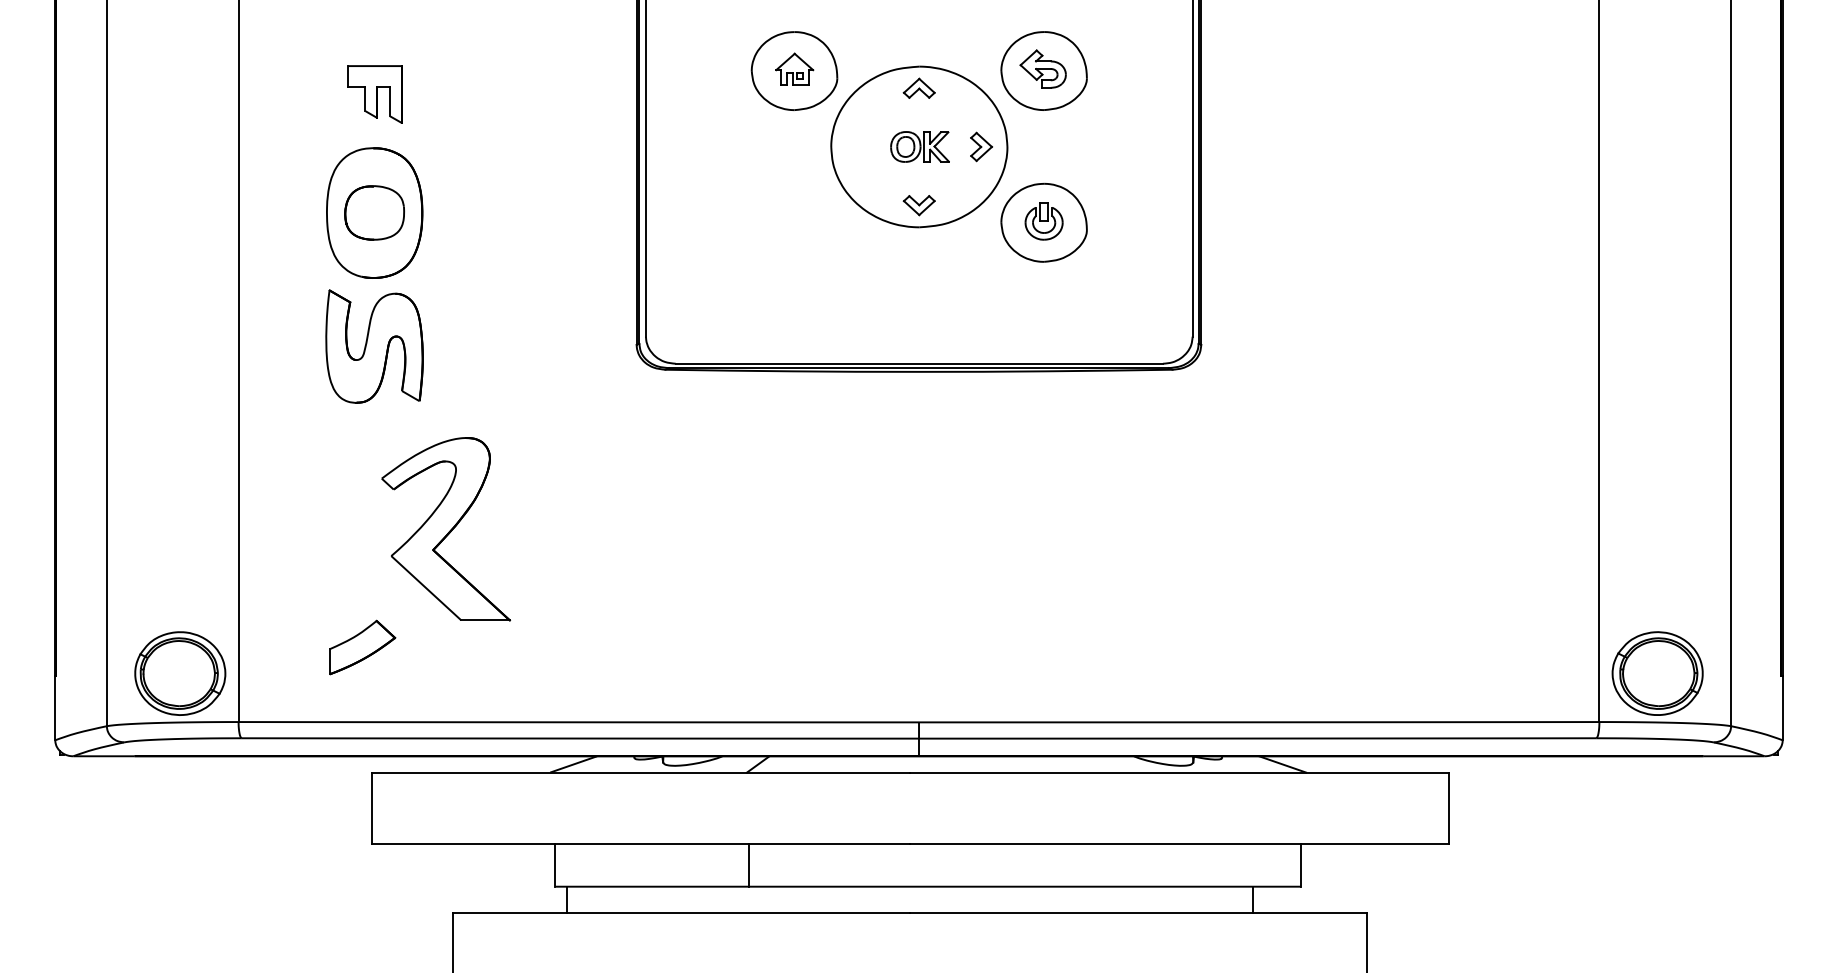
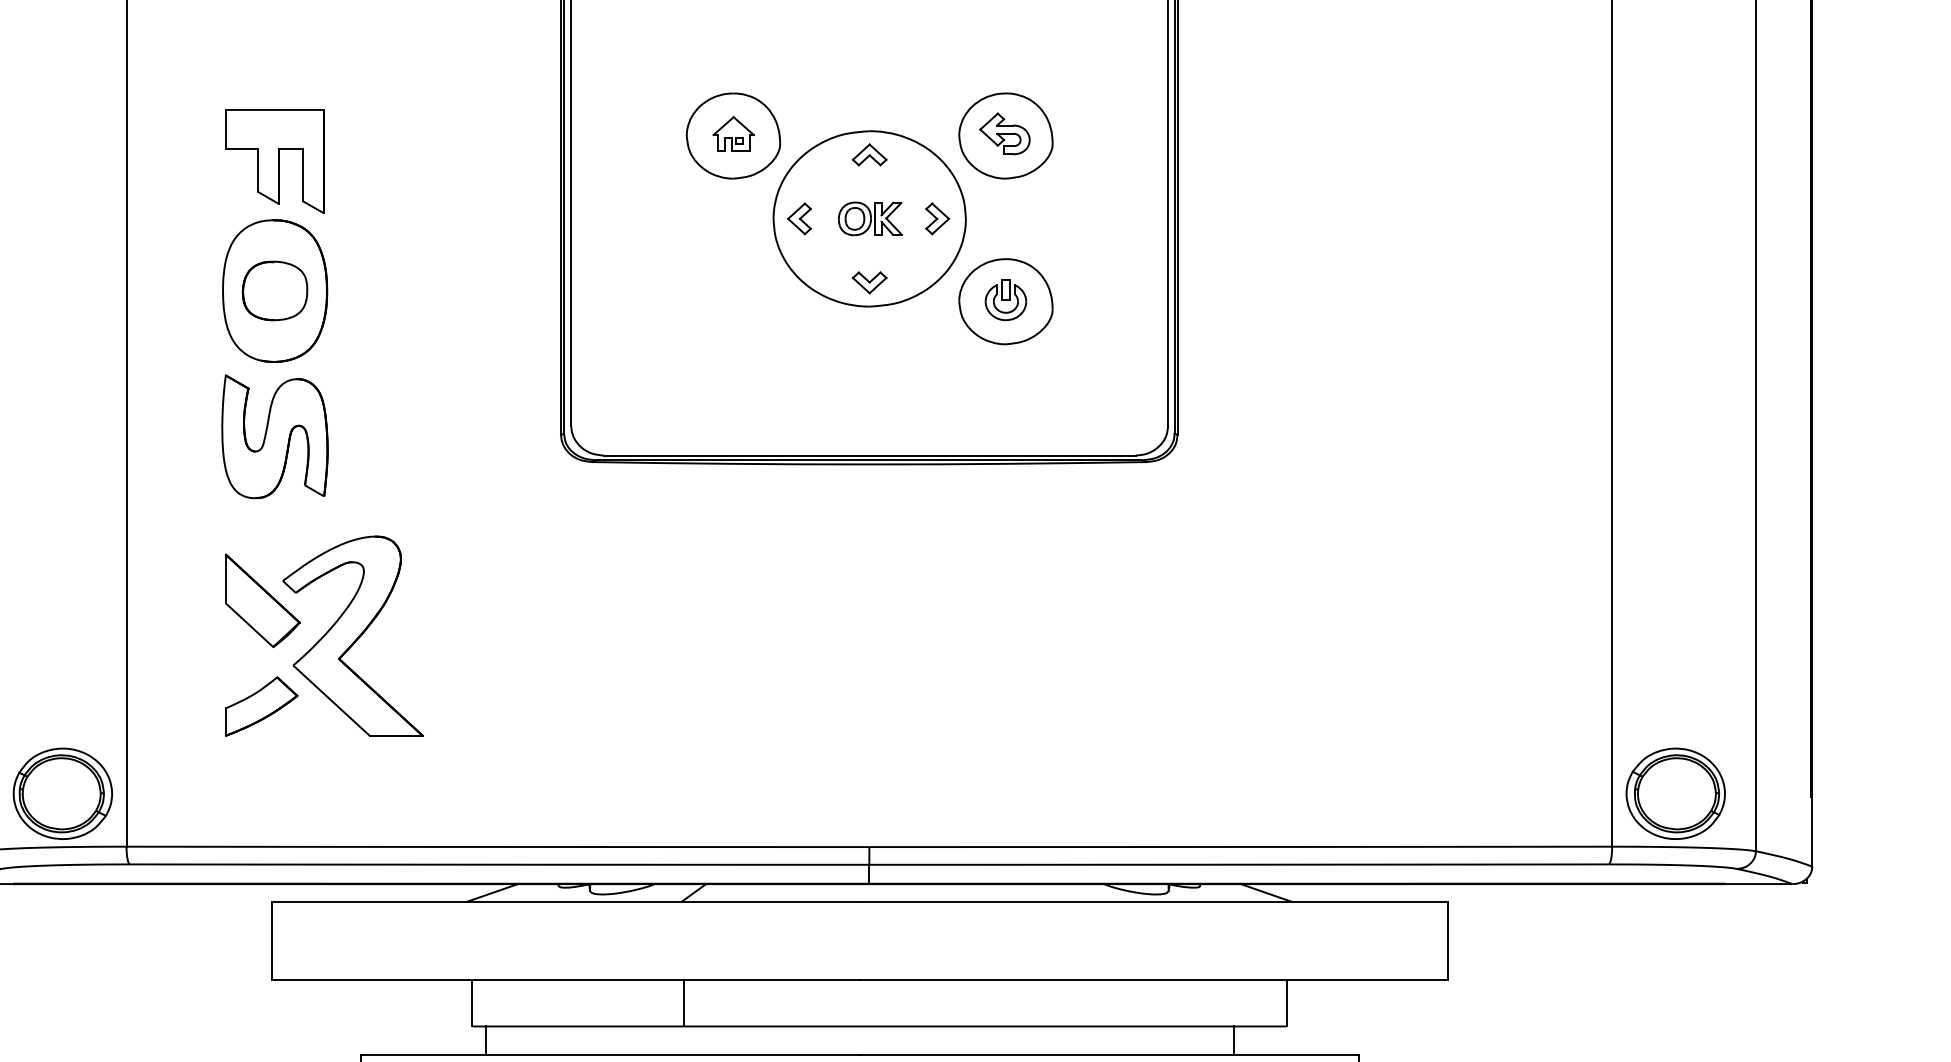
part: (374, 94) -> (274, 161), size x1.67
part: (854, 146) -> (798, 218), added
part: (363, 496) -> (262, 600), added
part: (362, 647) -> (261, 706), moved

